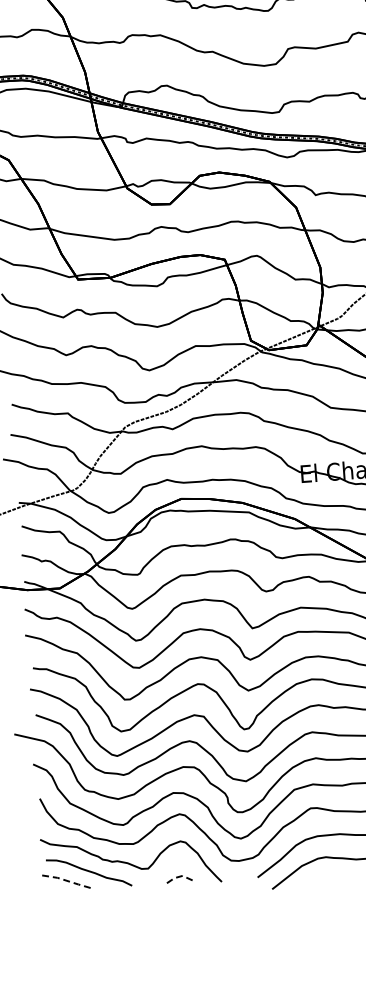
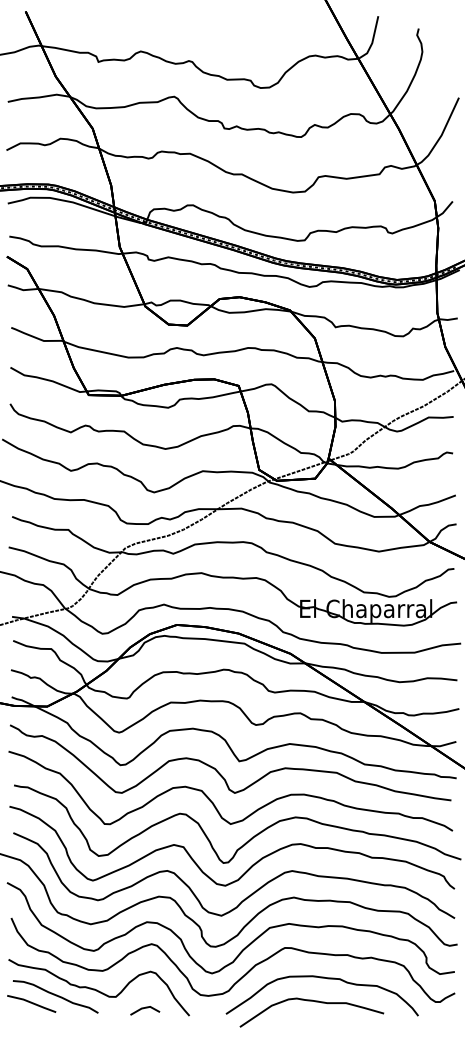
line: (177, 876) -> (144, 1007), dashed -> solid
line: (65, 880) -> (31, 1002), dashed -> solid

